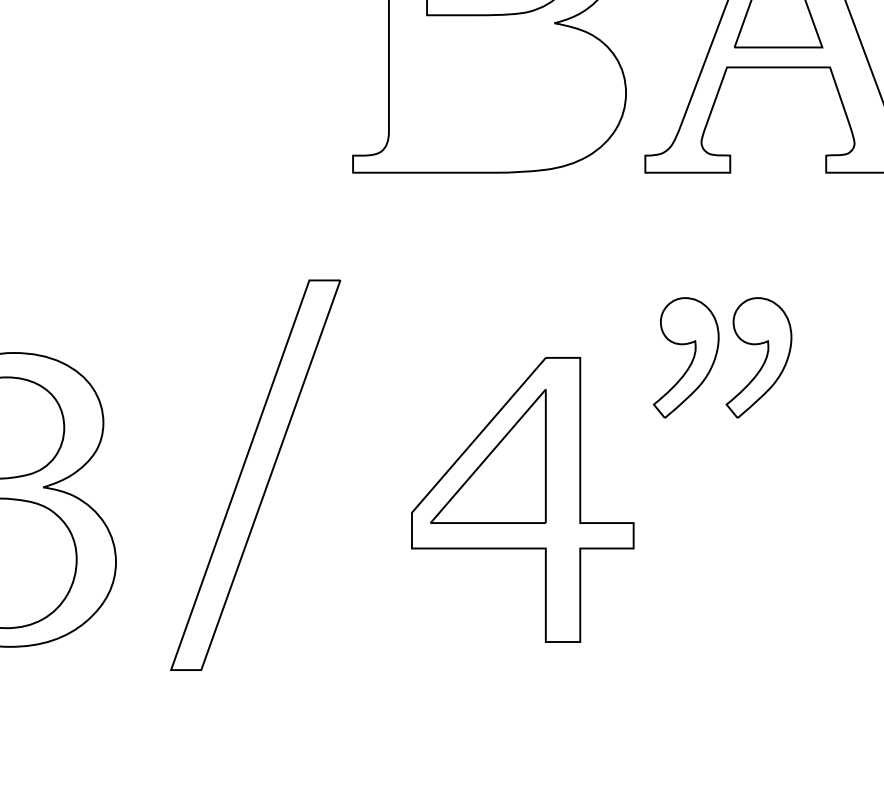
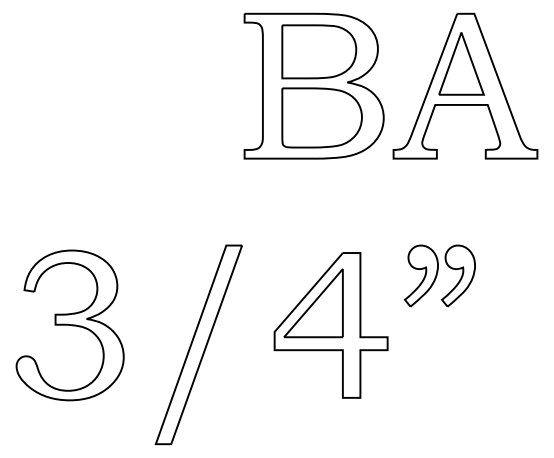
part: (503, 92) -> (321, 117), added
part: (721, 356) -> (439, 275), moved
part: (254, 474) -> (198, 344), moved

